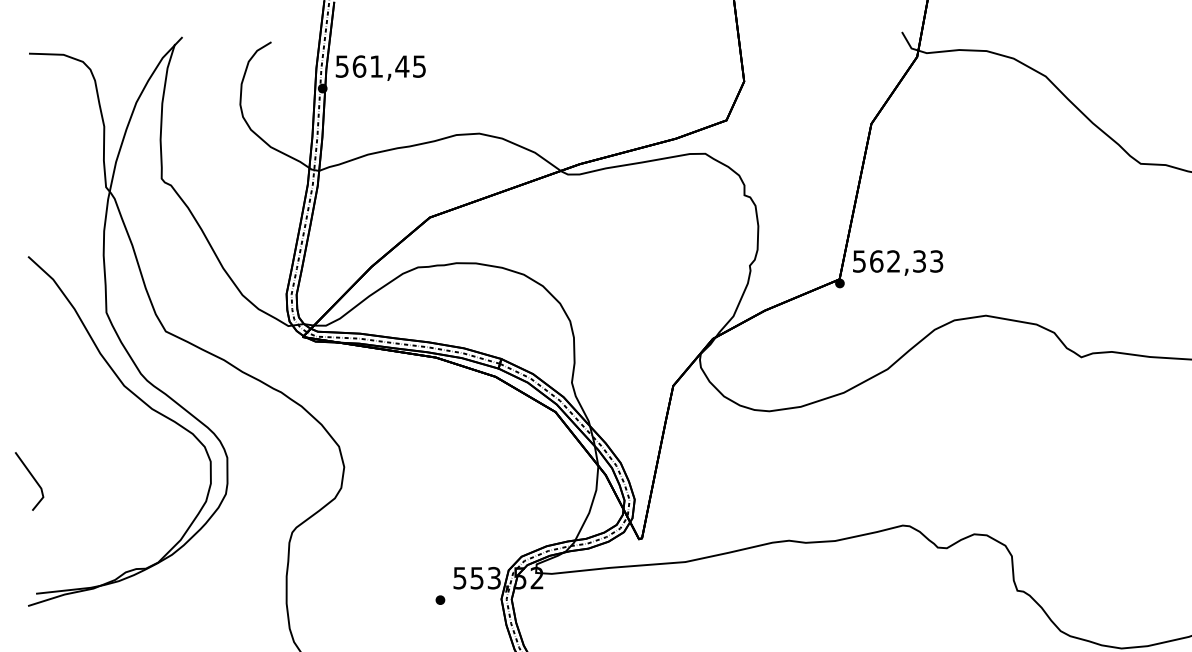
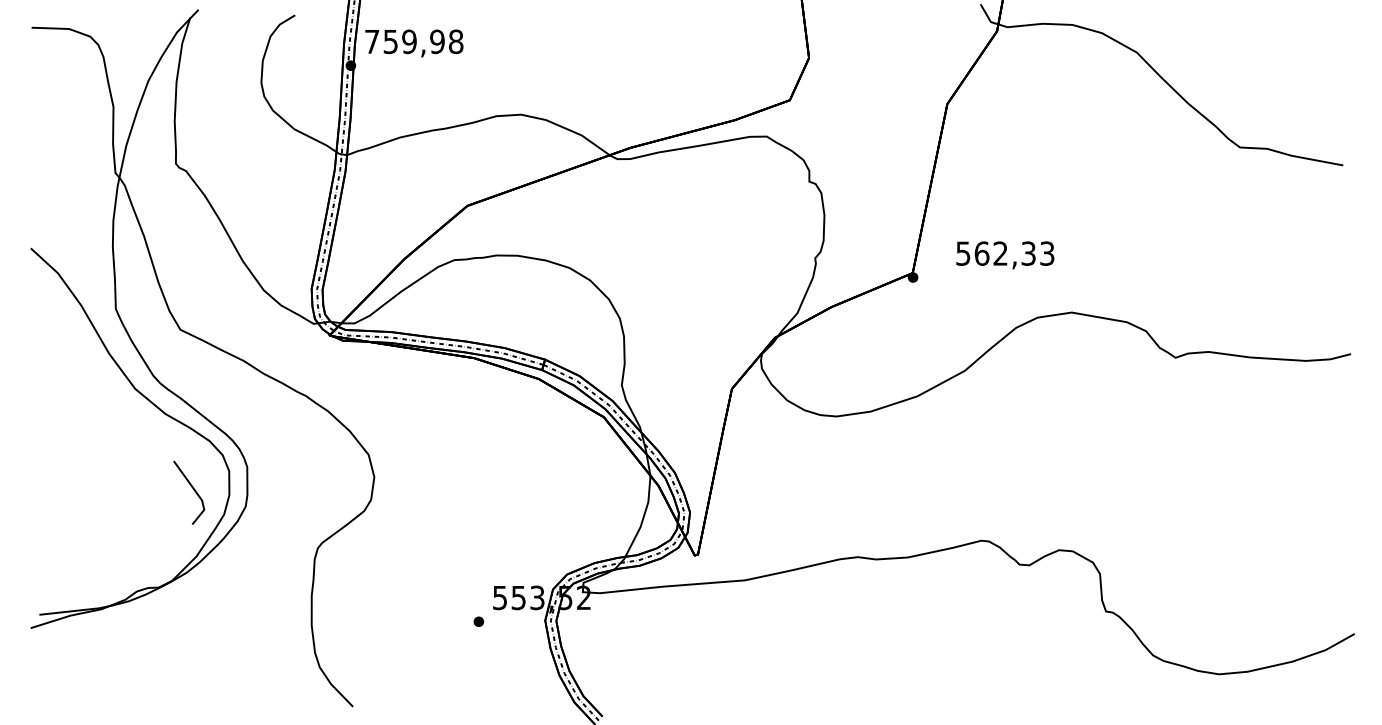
text: (381, 66) -> (414, 41), 561,45 -> 759,98
text: (898, 263) -> (1005, 255), moved
line: (33, 479) -> (193, 490), moved

